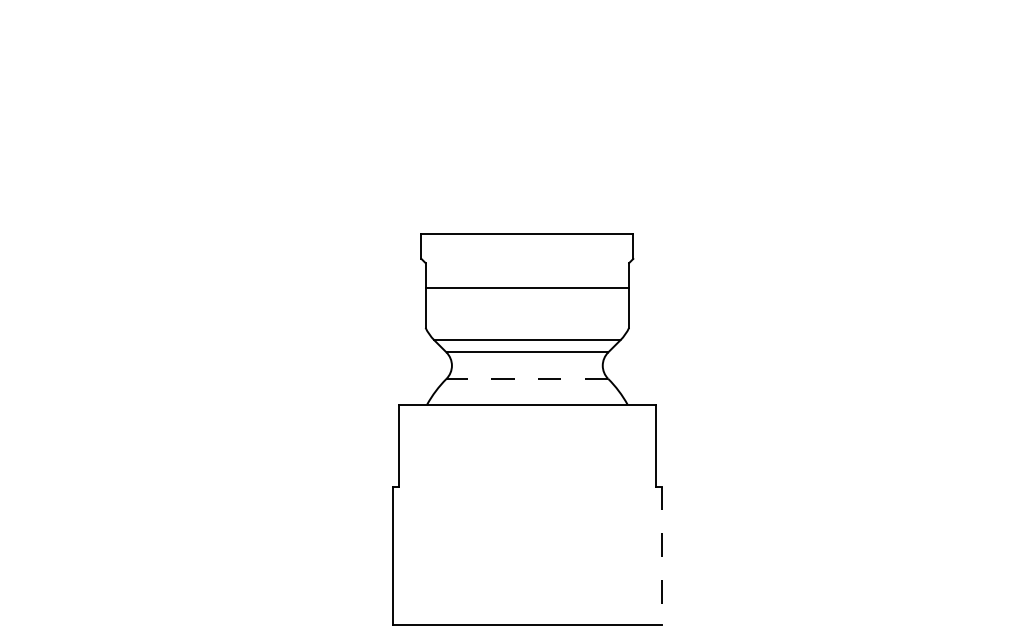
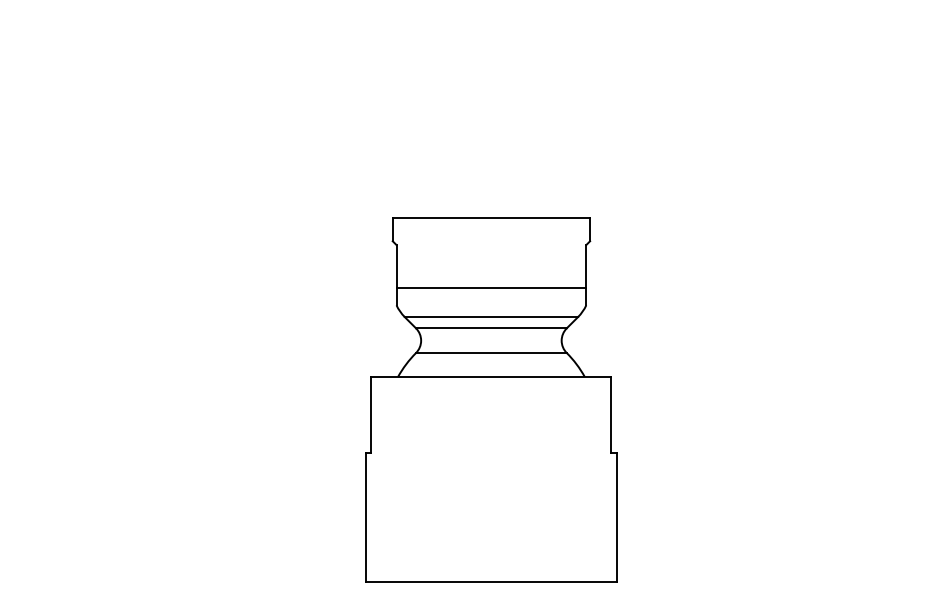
line: (527, 288) -> (491, 288), moved
line: (526, 379) -> (490, 353), dashed -> solid
line: (661, 556) -> (616, 518), dashed -> solid

